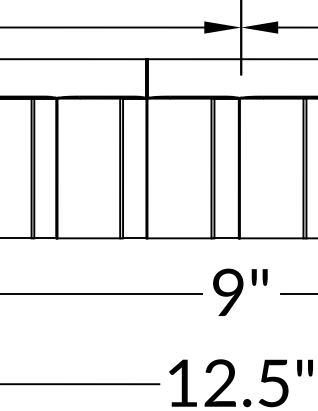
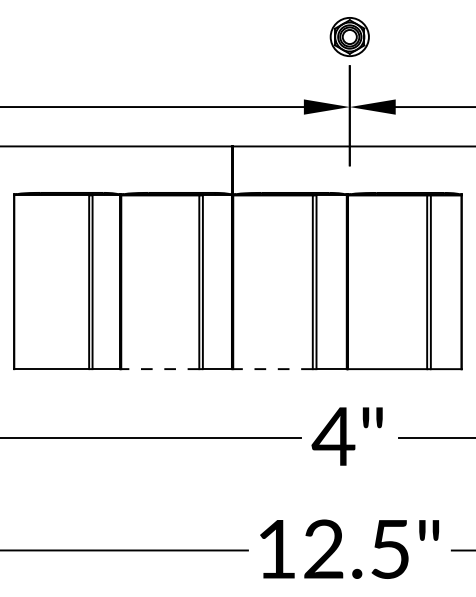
line: (88, 238) -> (159, 369), solid -> dashed
line: (179, 238) -> (273, 369), solid -> dashed
text: (228, 291) -> (333, 435), 9" -> 4"

